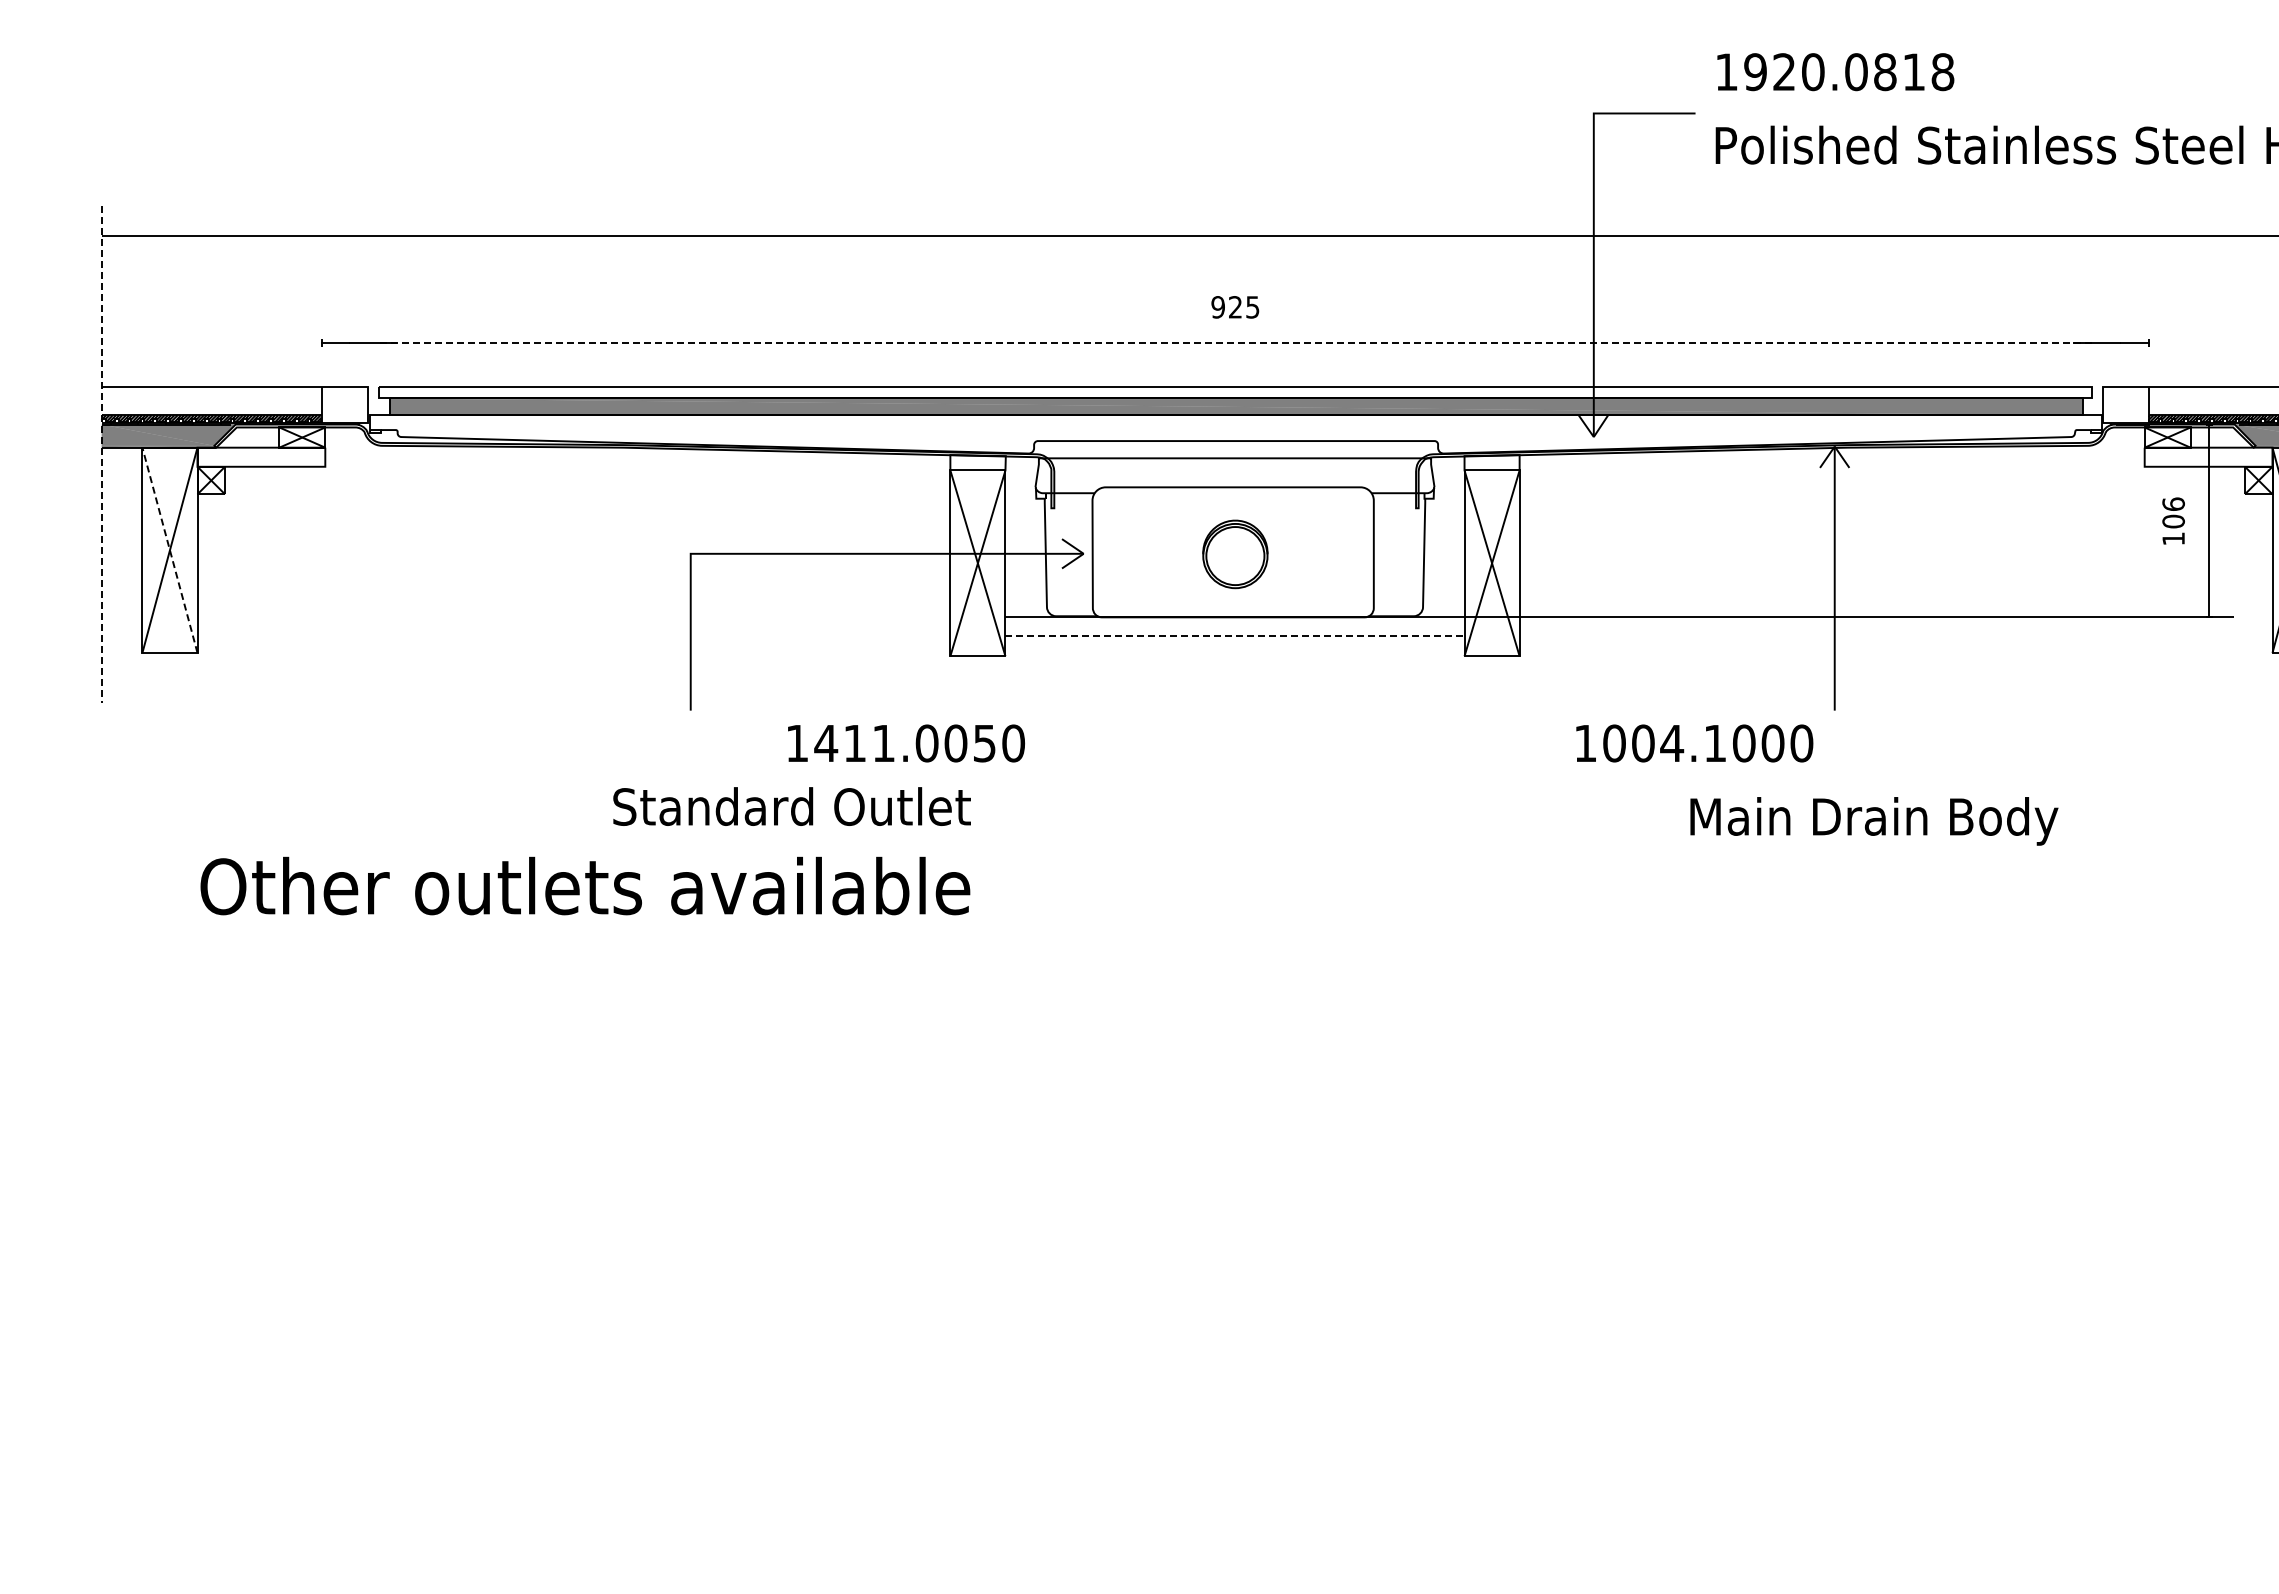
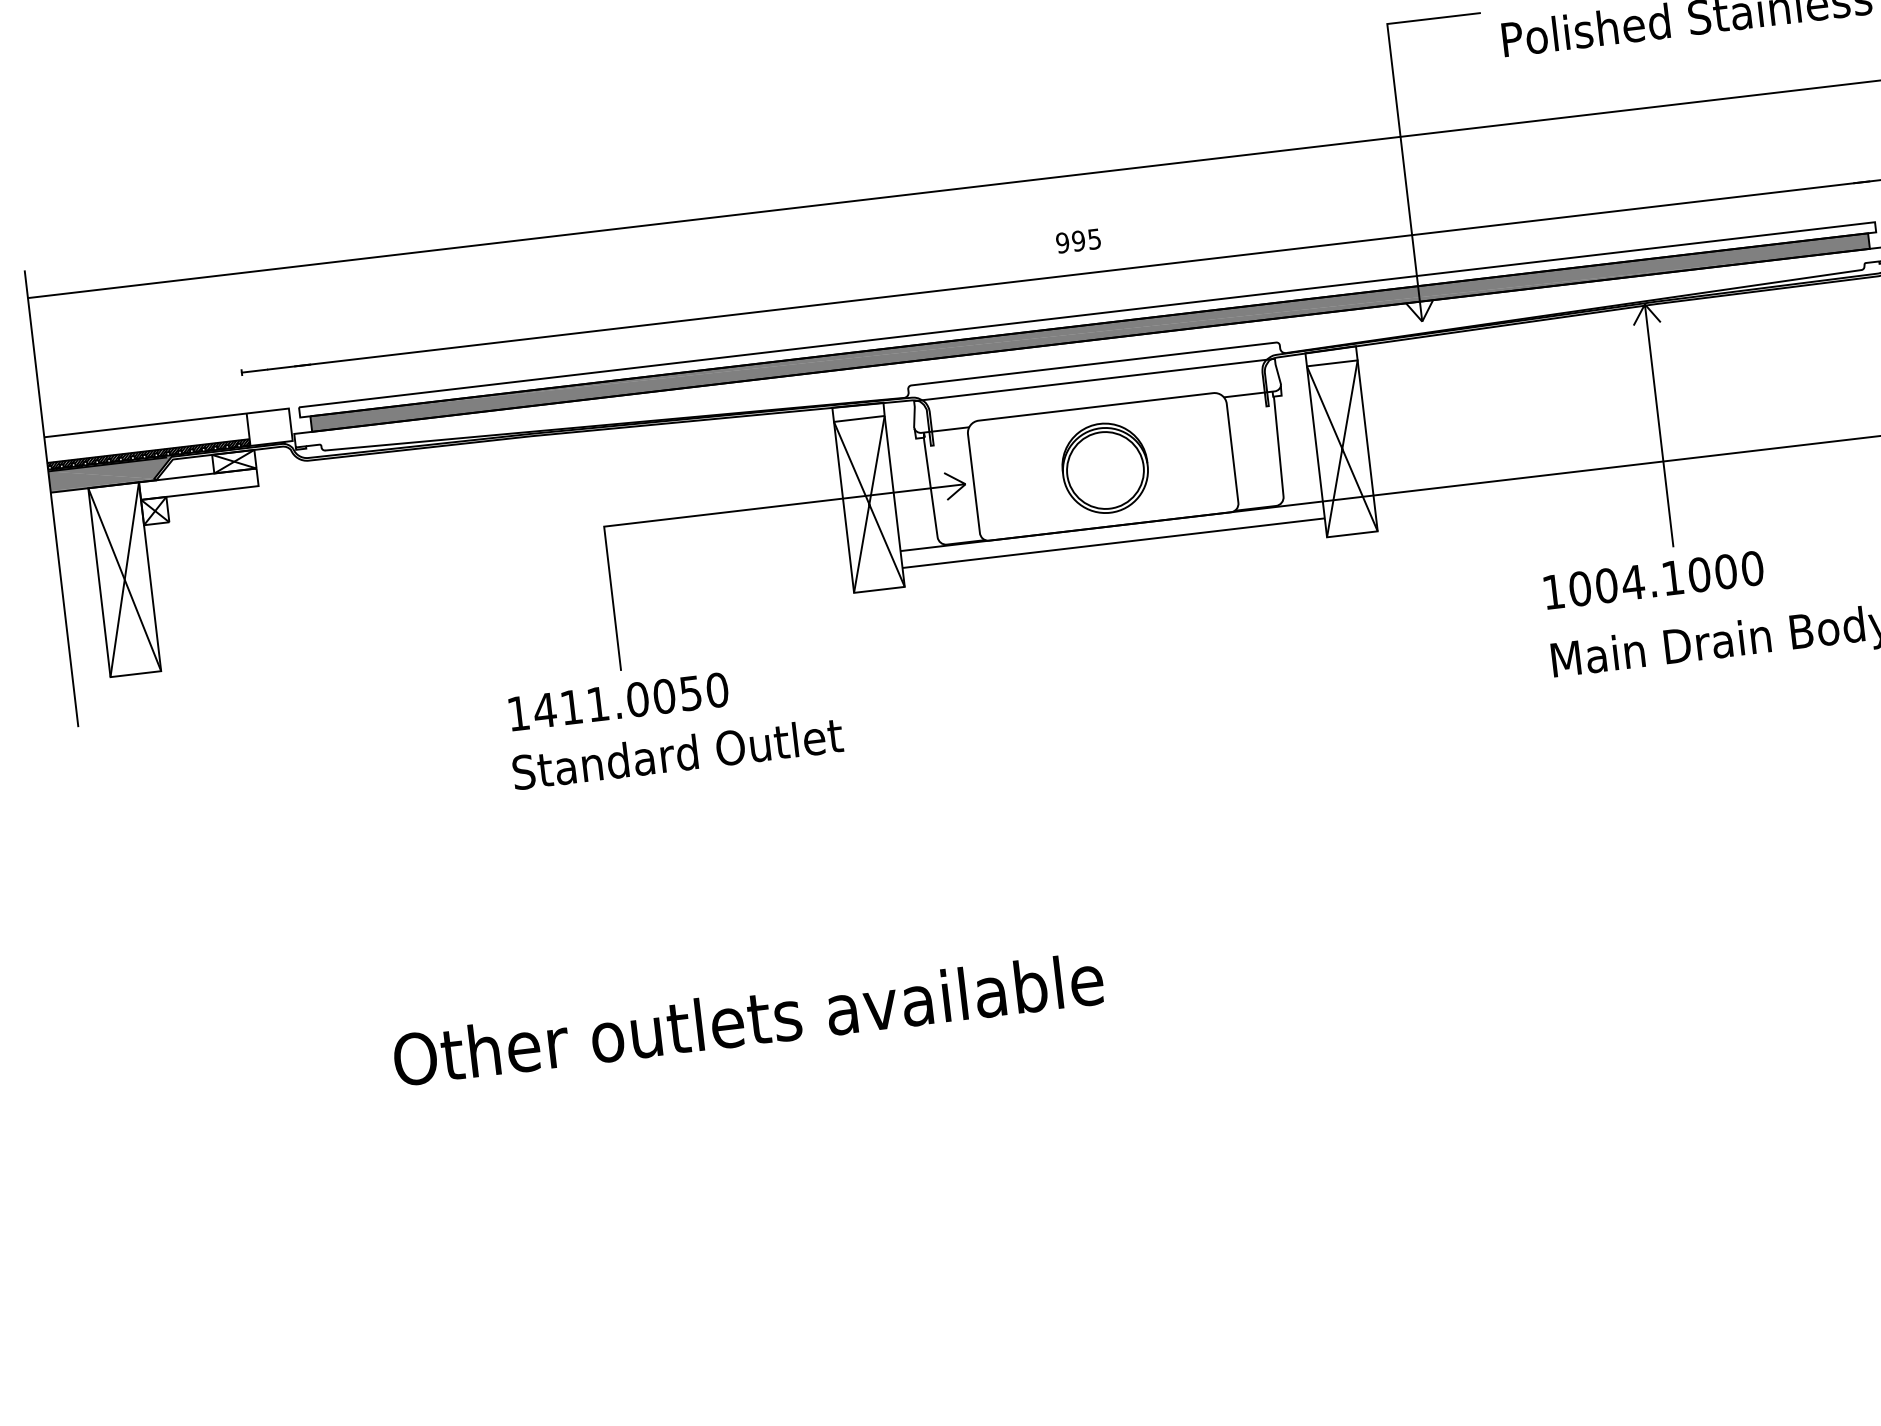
text: (1235, 307) -> (1078, 241), 925 -> 995
line: (1235, 343) -> (1082, 274), dashed -> solid
line: (101, 454) -> (51, 498), dashed -> solid
line: (169, 549) -> (124, 579), dashed -> solid
part: (1235, 554) -> (1105, 468), size x1.43
line: (1235, 635) -> (1114, 542), dashed -> solid
text: (906, 743) -> (618, 701), moved
text: (1694, 743) -> (1653, 580), moved
text: (791, 806) -> (677, 753), moved
text: (585, 885) -> (748, 1018), moved

